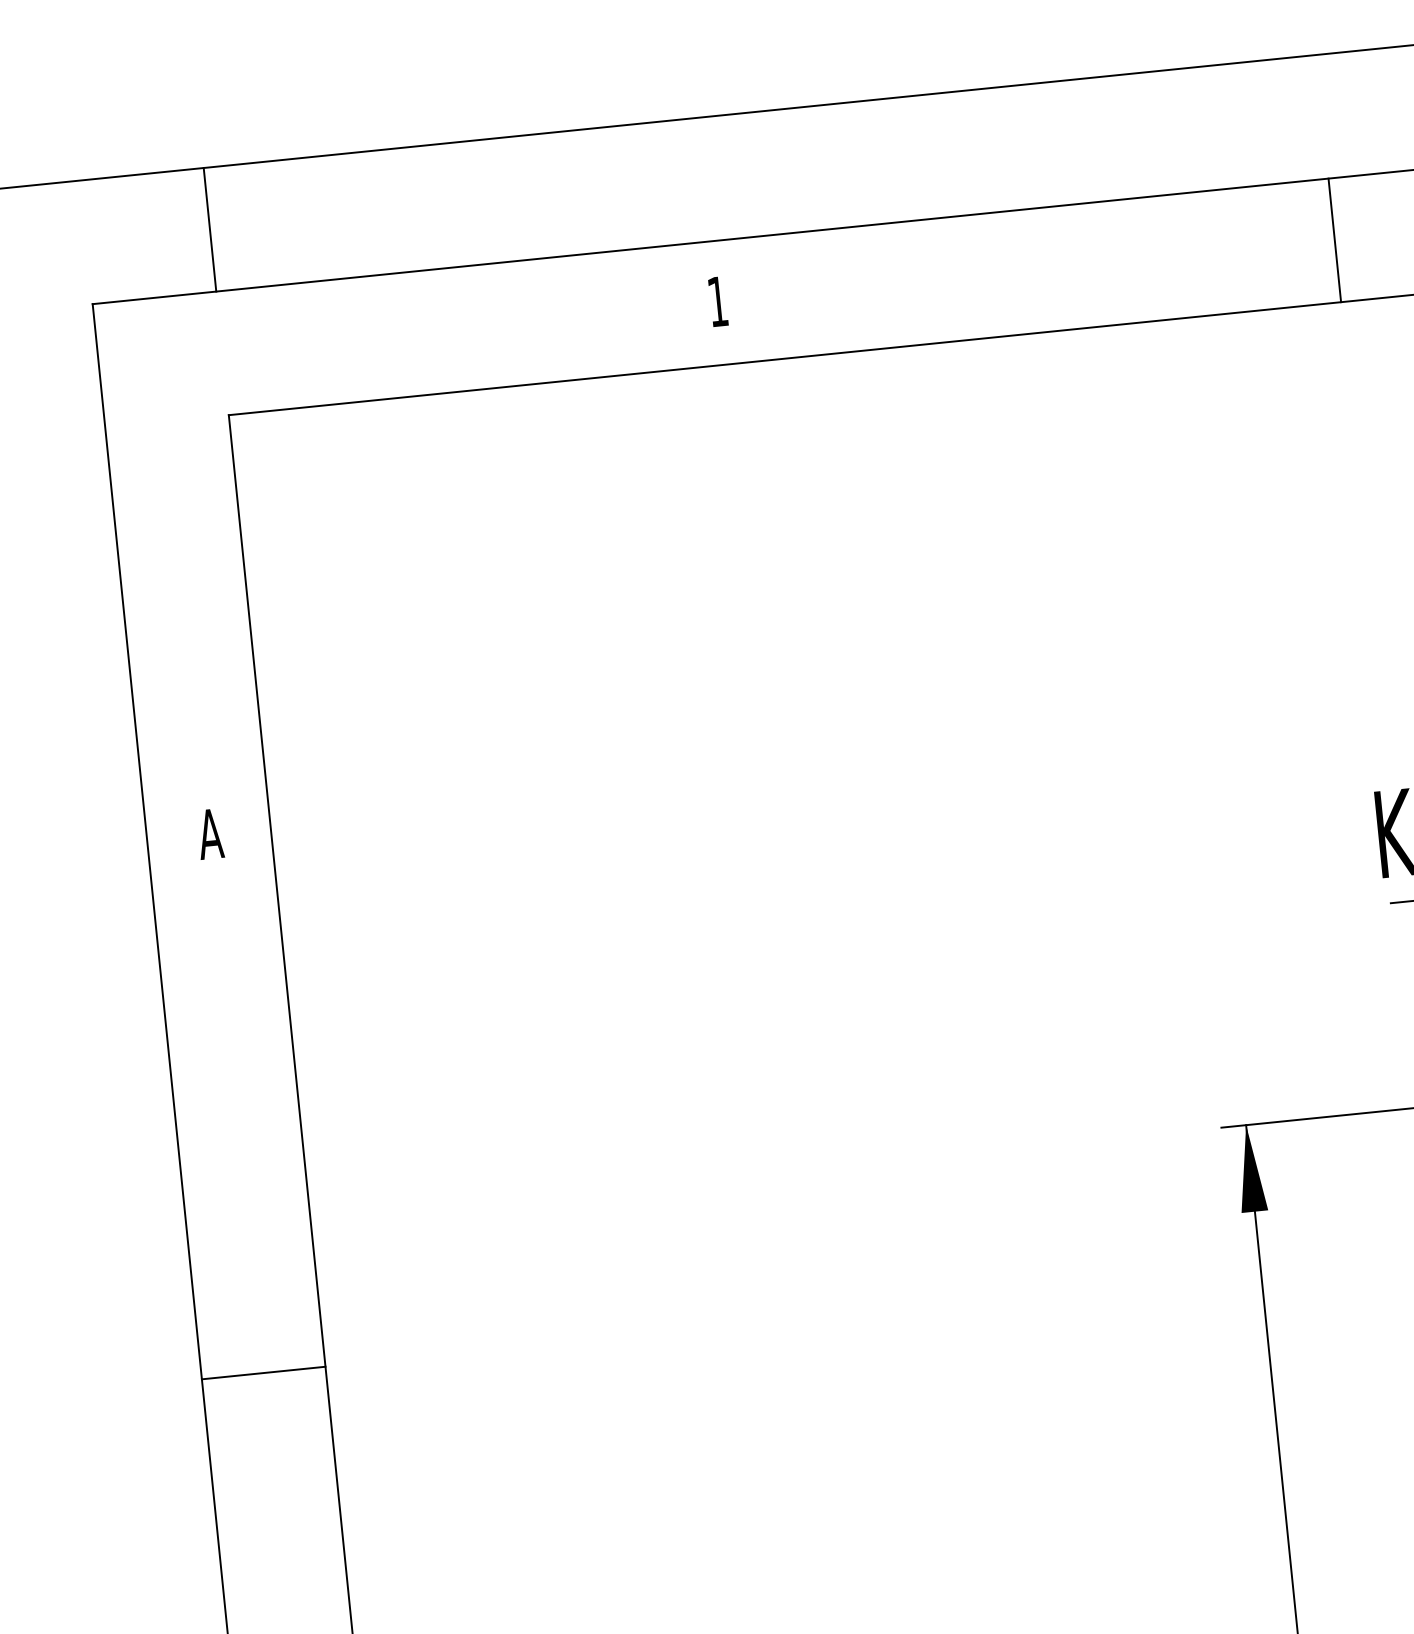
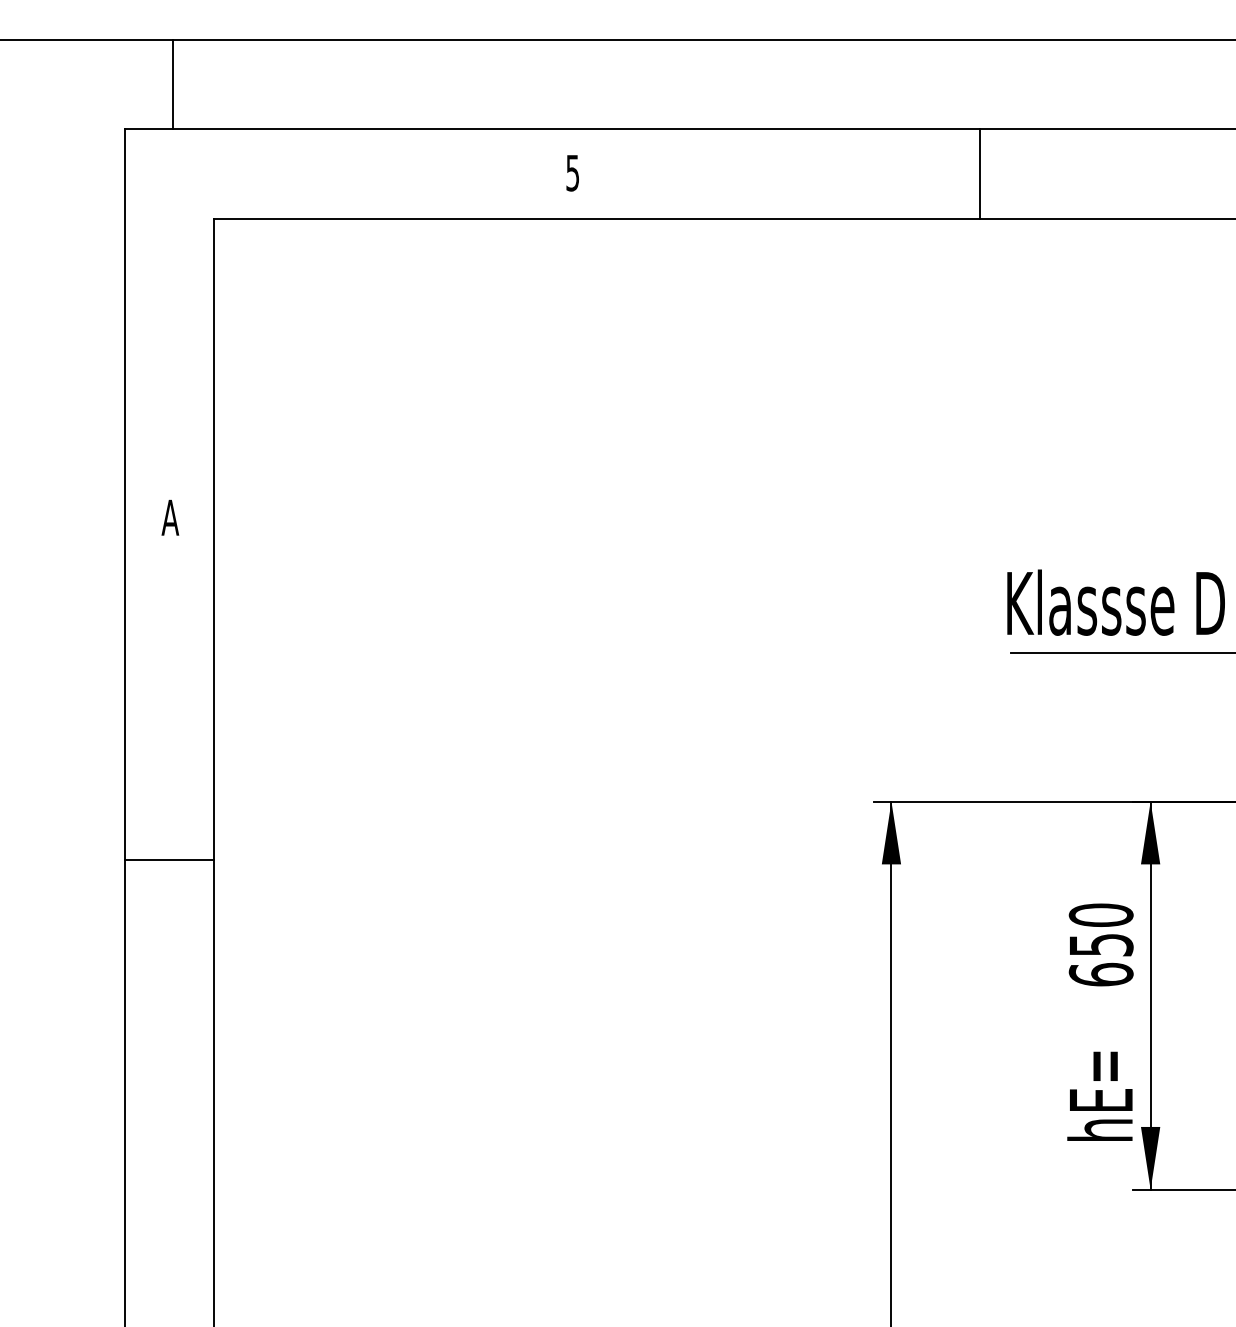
line: (210, 229) -> (173, 84), moved
line: (1334, 239) -> (980, 173), moved
text: (717, 302) -> (572, 173), 1 -> 5
line: (263, 1372) -> (169, 859), moved

